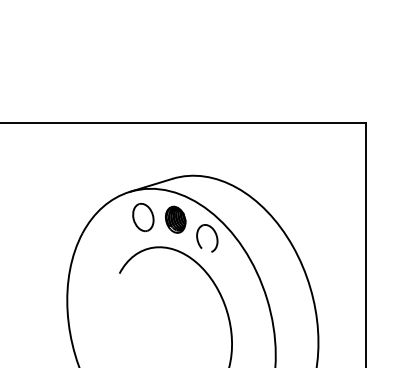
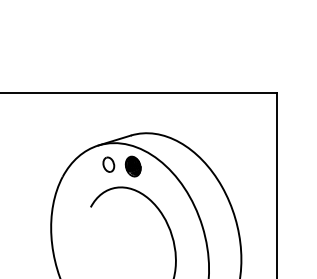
part: (143, 216) -> (108, 164), size x0.7
part: (215, 236) -> (163, 179), removed

